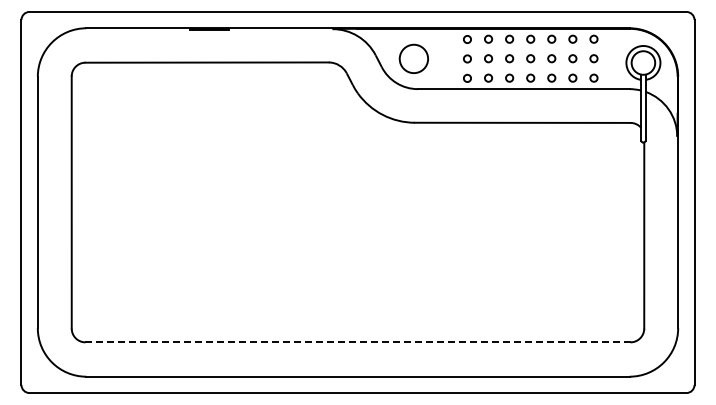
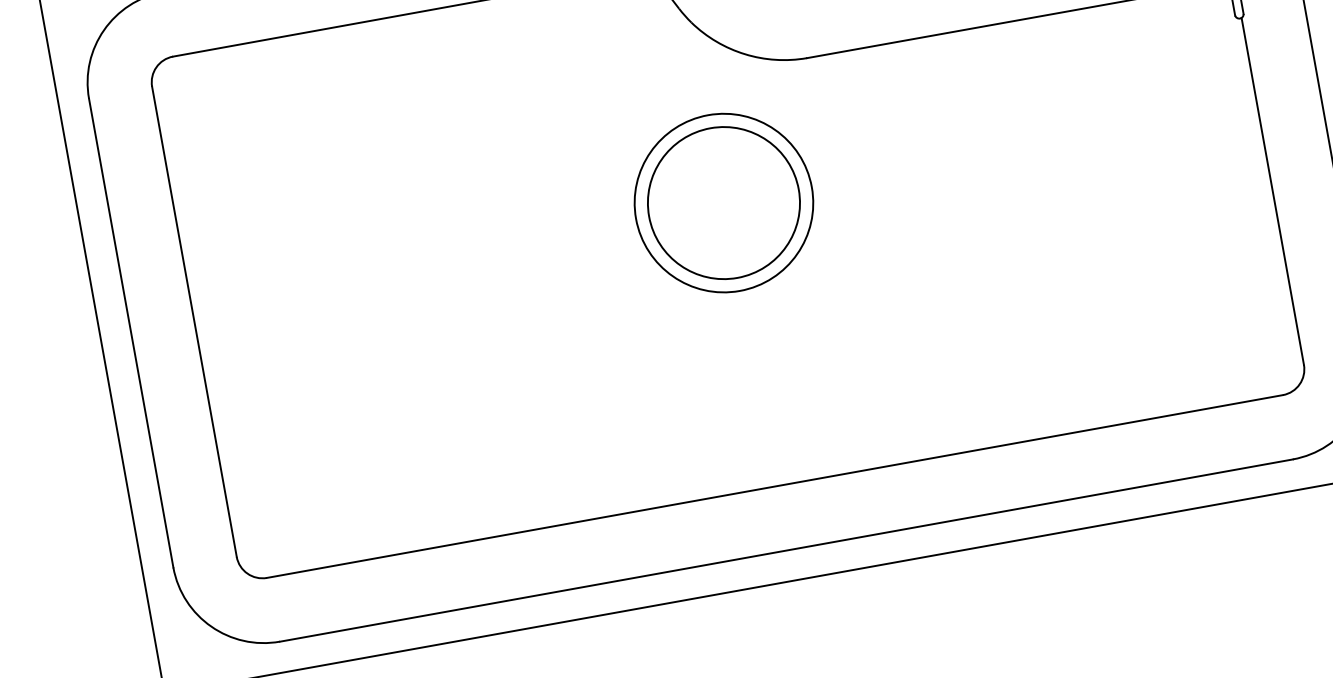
part: (357, 190) -> (723, 203), added
line: (358, 342) -> (775, 486), dashed -> solid

